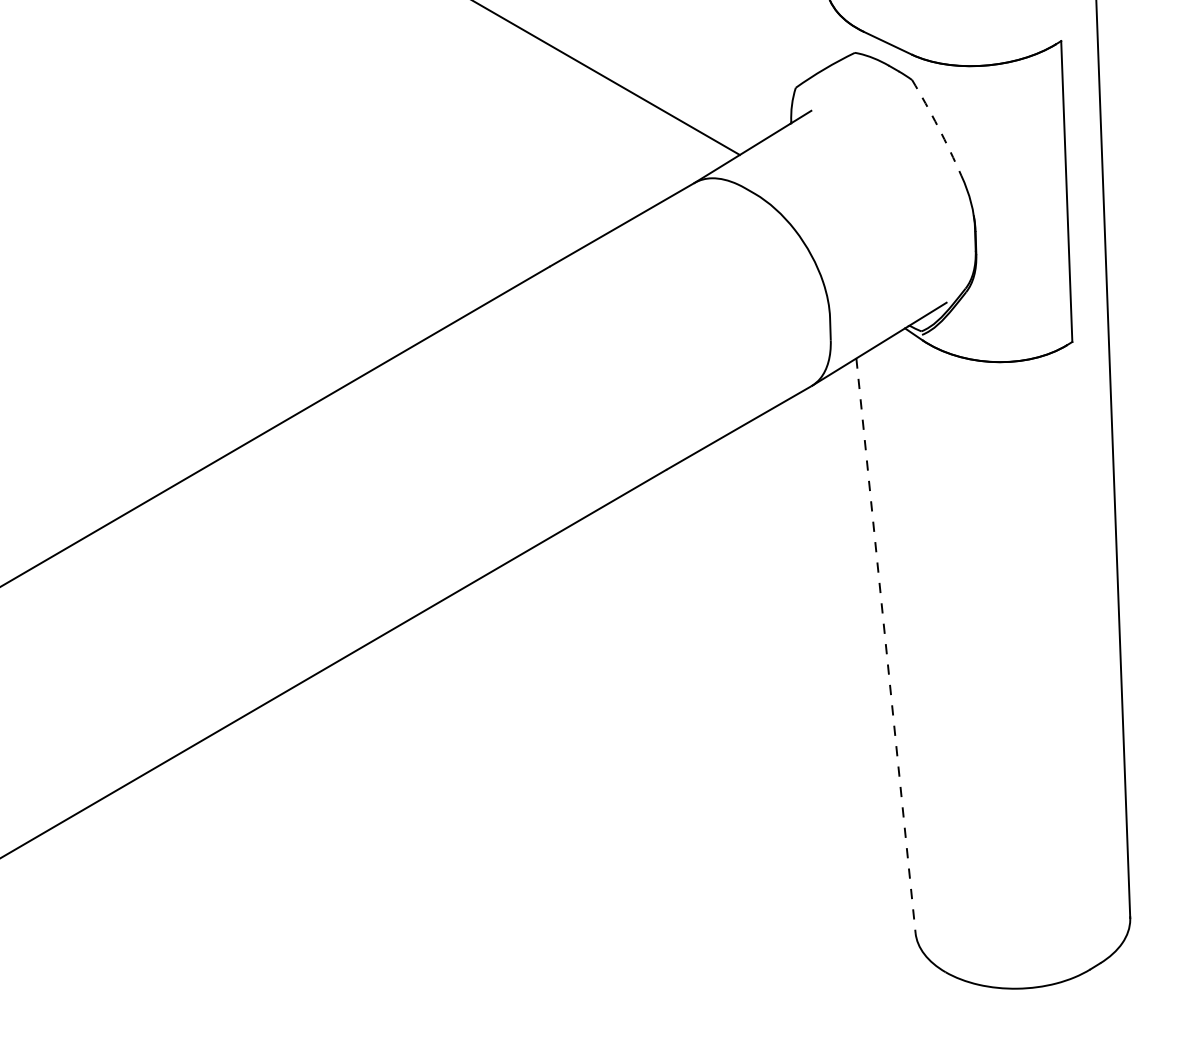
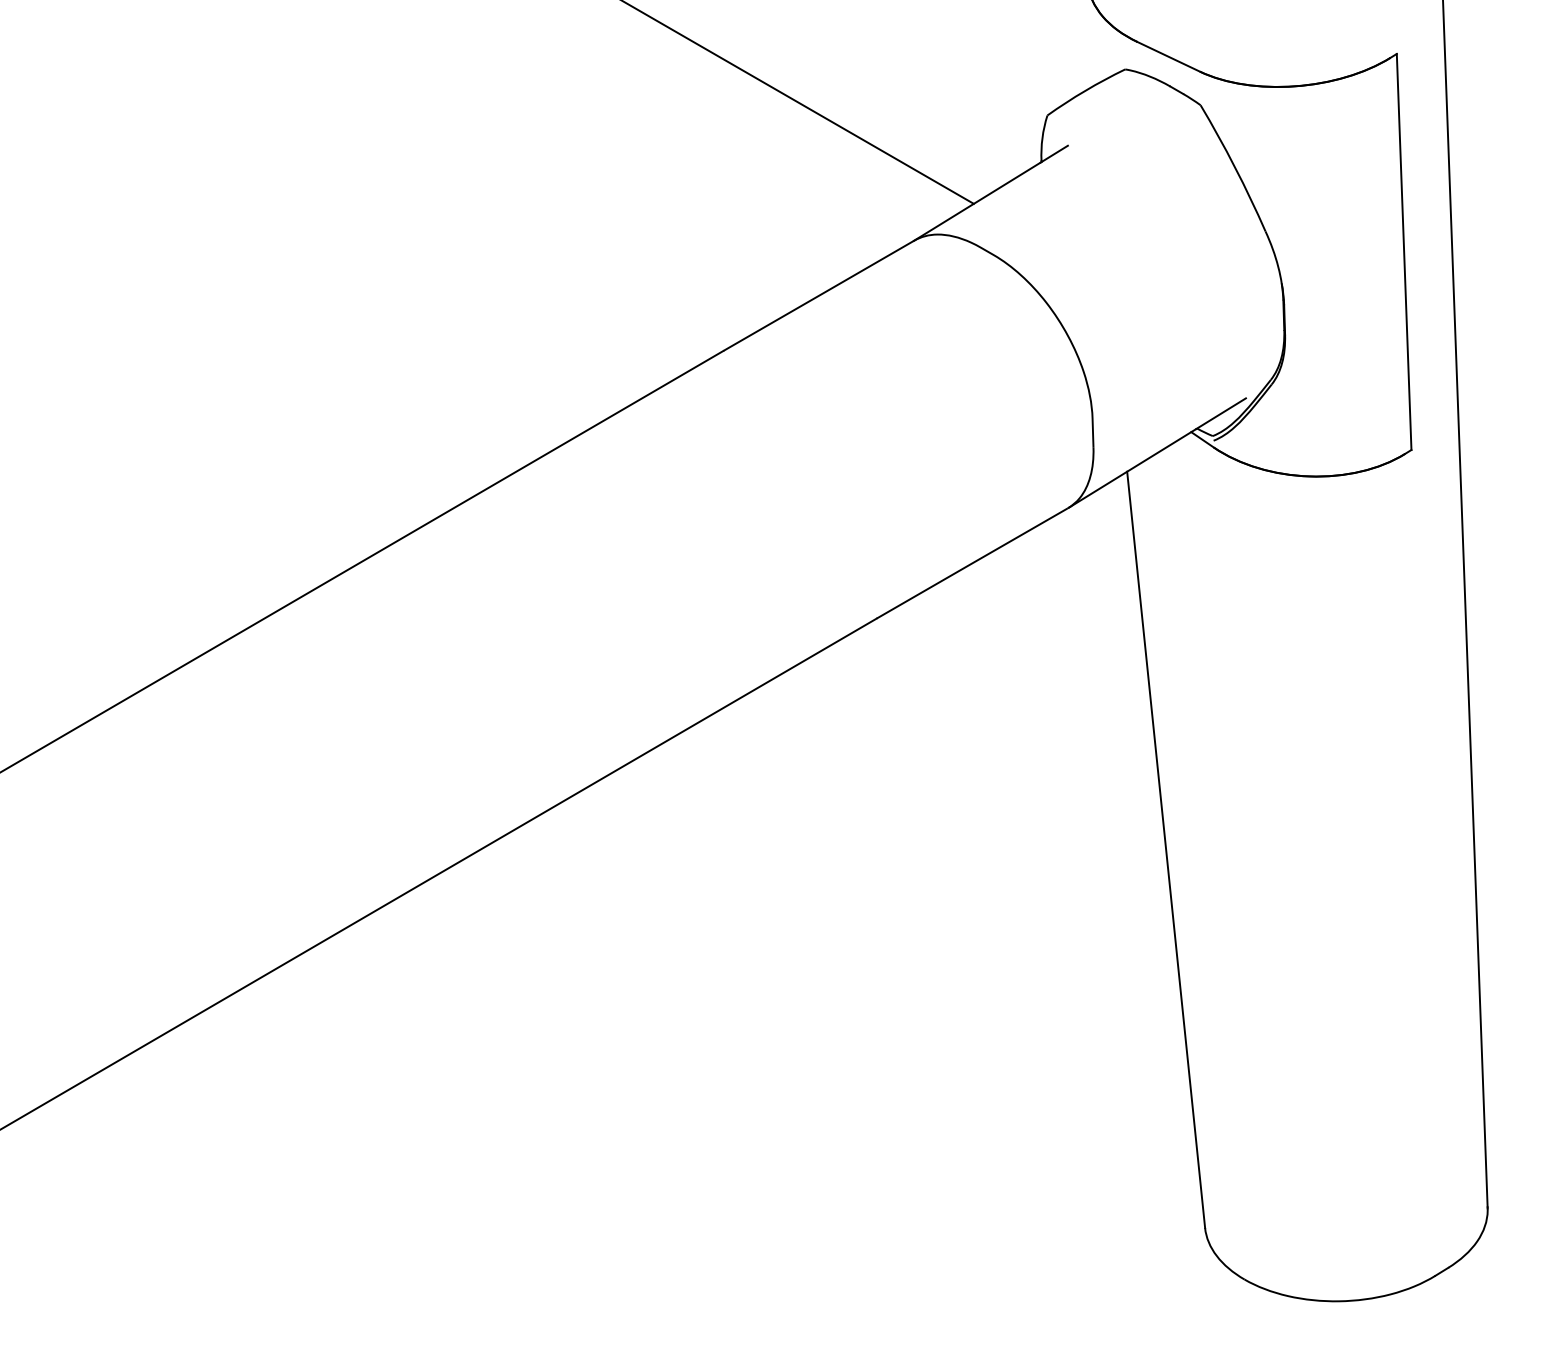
arc: (938, 127) -> (1235, 167), dashed -> solid
line: (886, 646) -> (1166, 850), dashed -> solid

